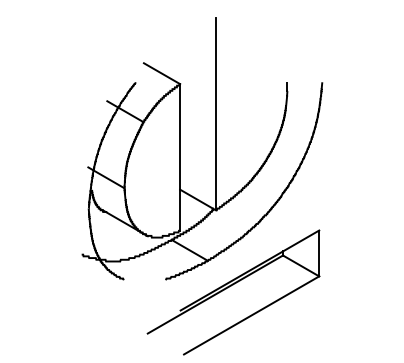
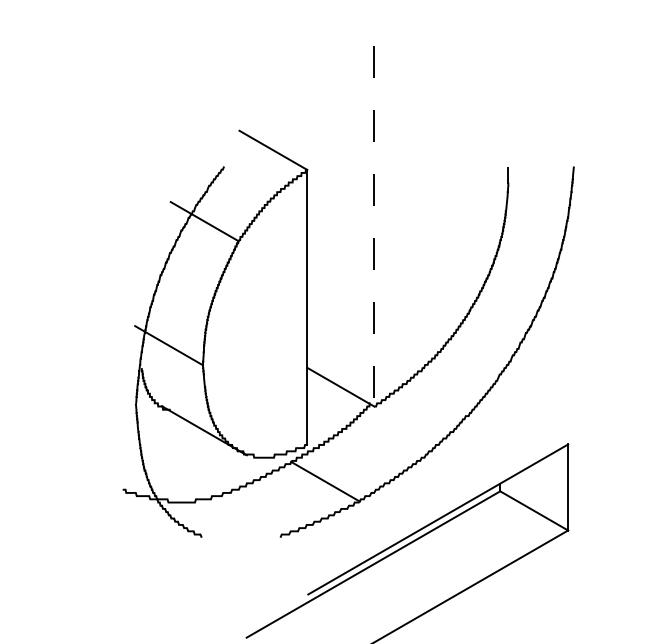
line: (215, 114) -> (373, 226), solid -> dashed

